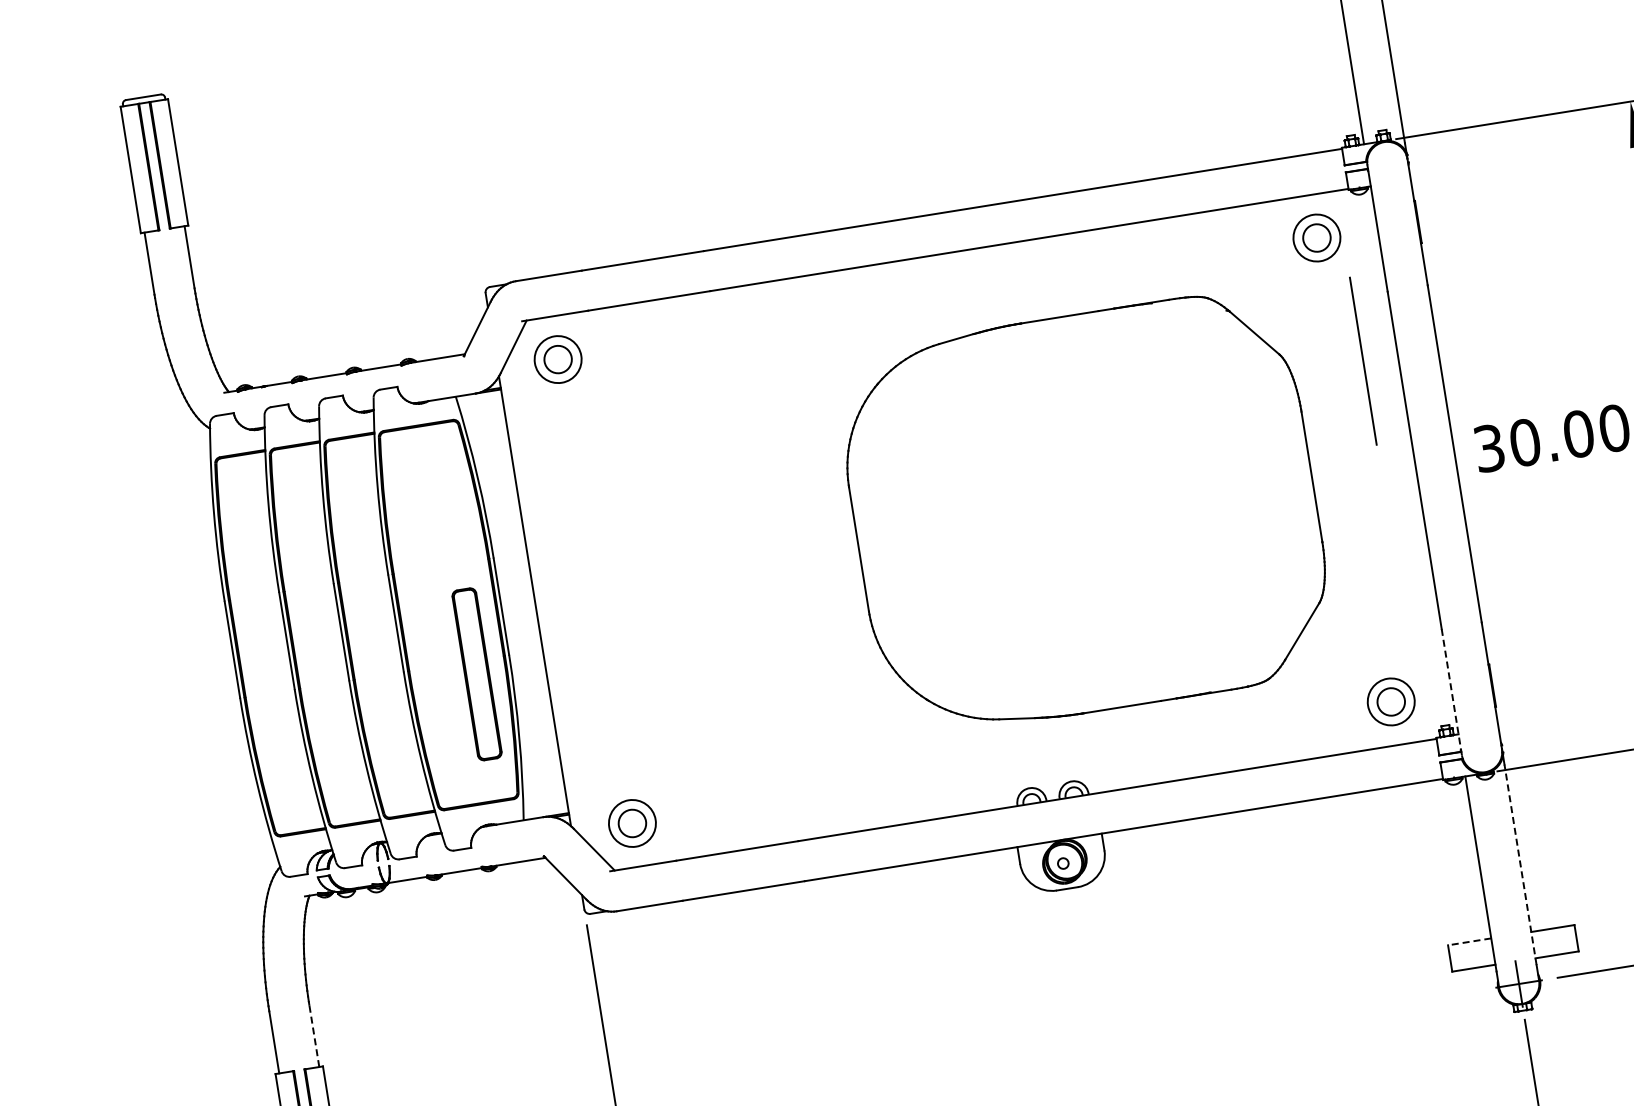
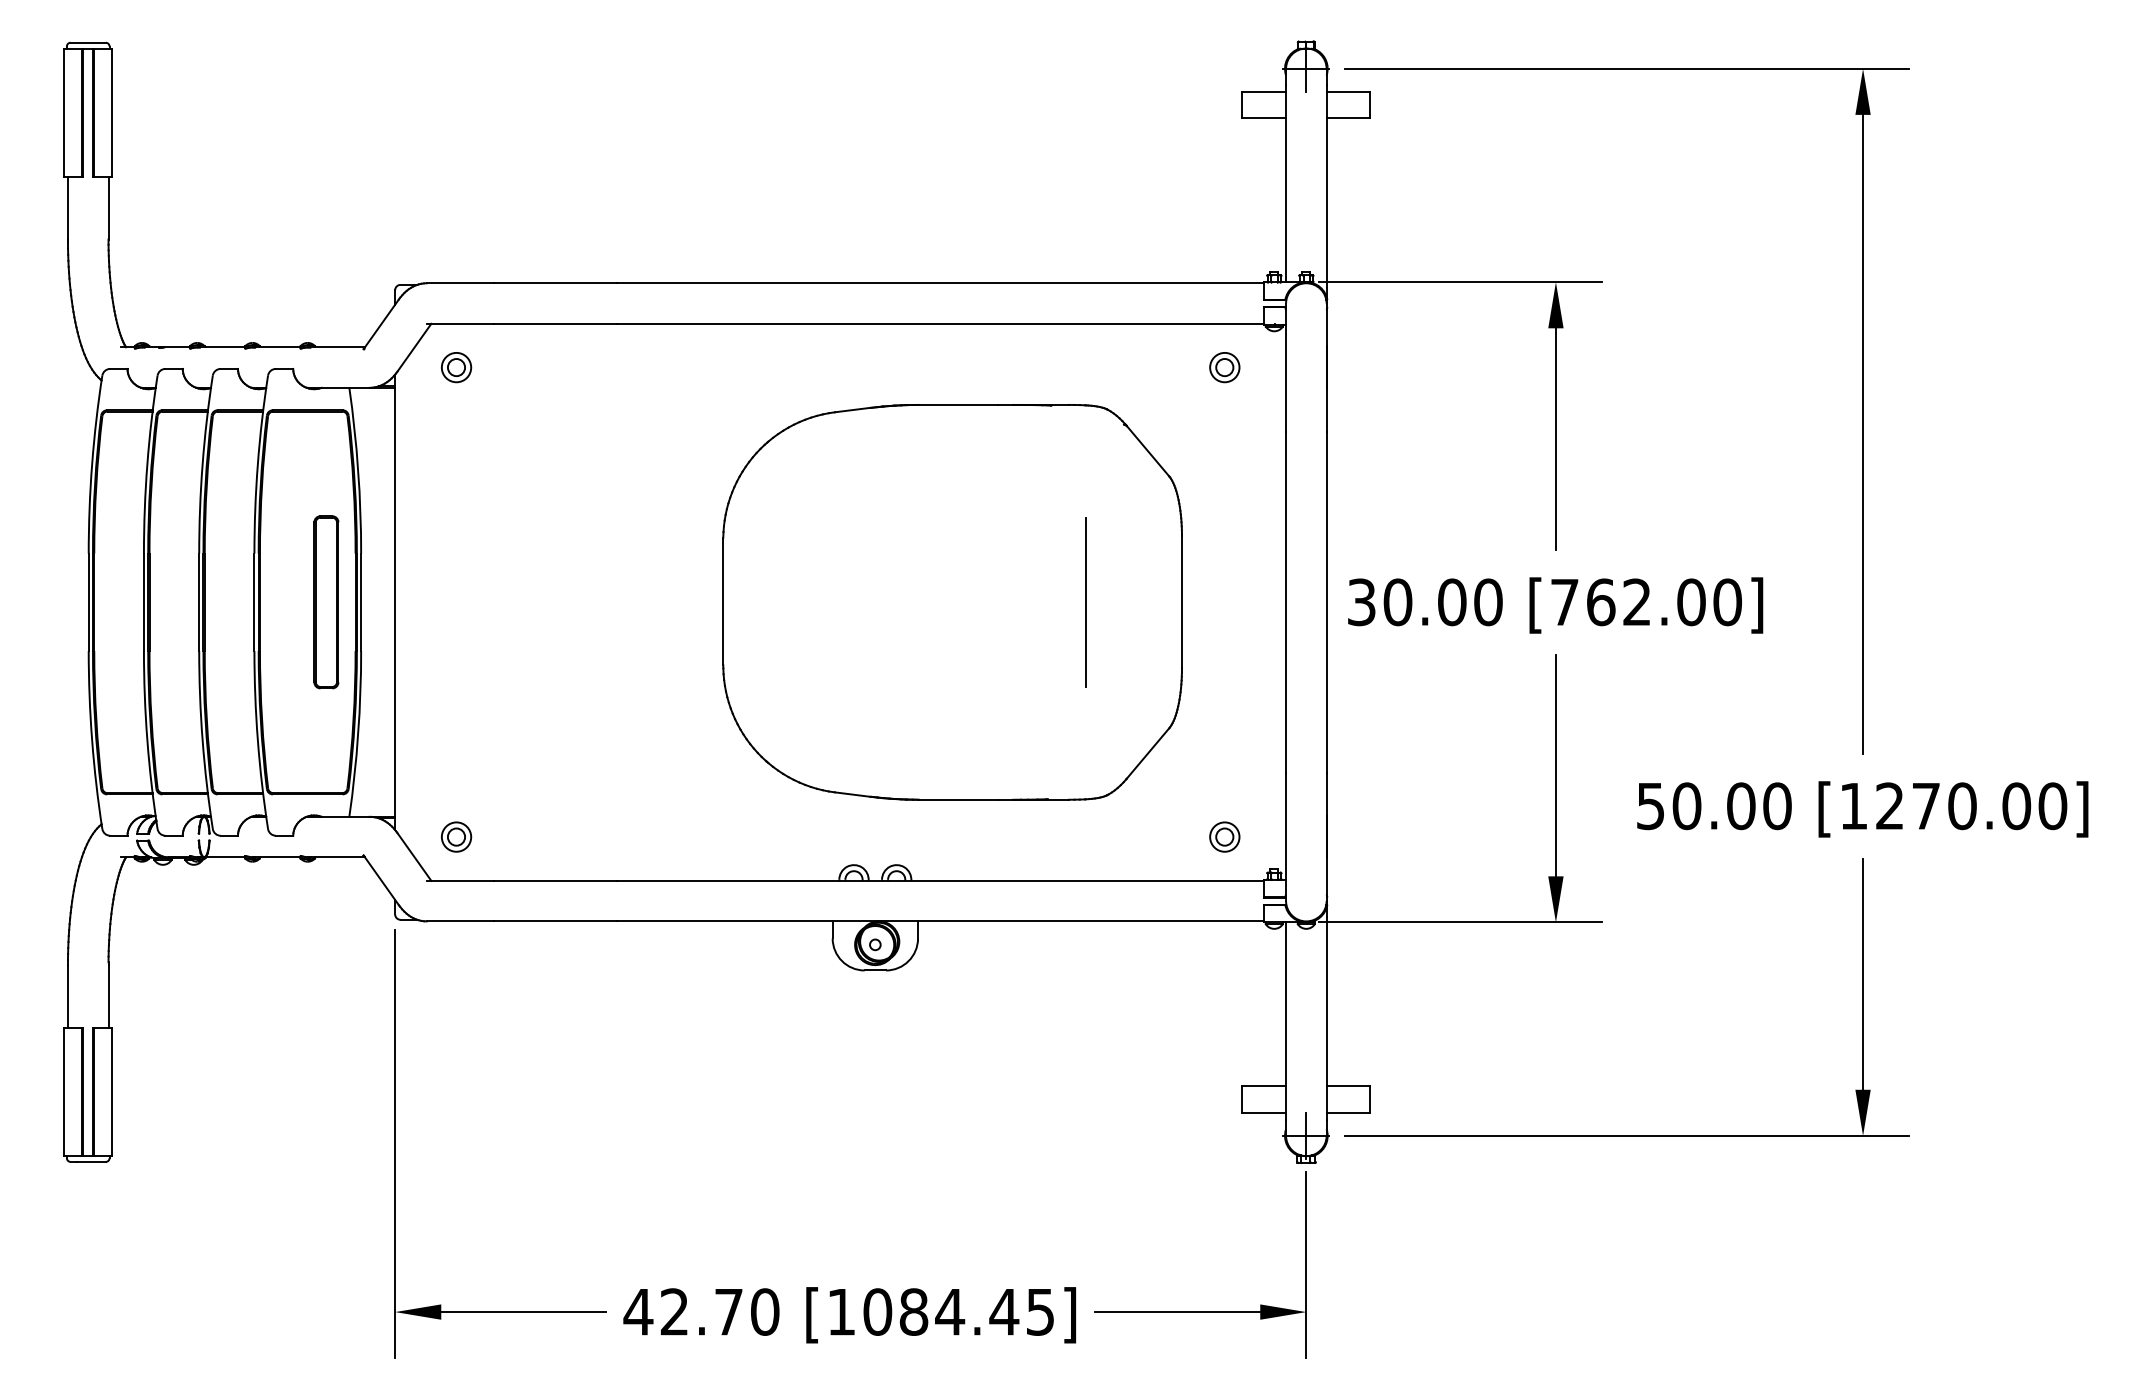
part: (1316, 238) -> (1224, 367), size x0.62
part: (558, 359) -> (456, 367), size x0.62
line: (1362, 361) -> (1085, 602), moved
part: (477, 674) -> (326, 602), moved
line: (1452, 692) -> (1286, 837), dashed -> solid
part: (1390, 701) -> (1224, 836), size x0.62
part: (632, 822) -> (456, 836), size x0.62
line: (1520, 864) -> (1326, 1018), dashed -> solid
line: (1469, 941) -> (1264, 1086), dashed -> solid
line: (314, 1035) -> (108, 996), dashed -> solid

